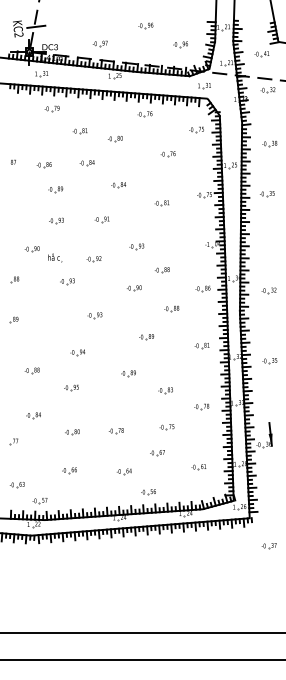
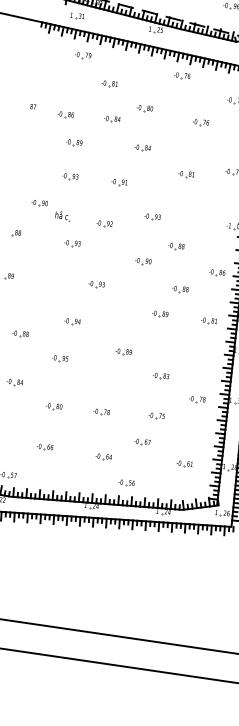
part: (115, 139) -> (144, 109), moved
part: (146, 337) -> (160, 314), moved
part: (201, 345) -> (208, 320), moved

